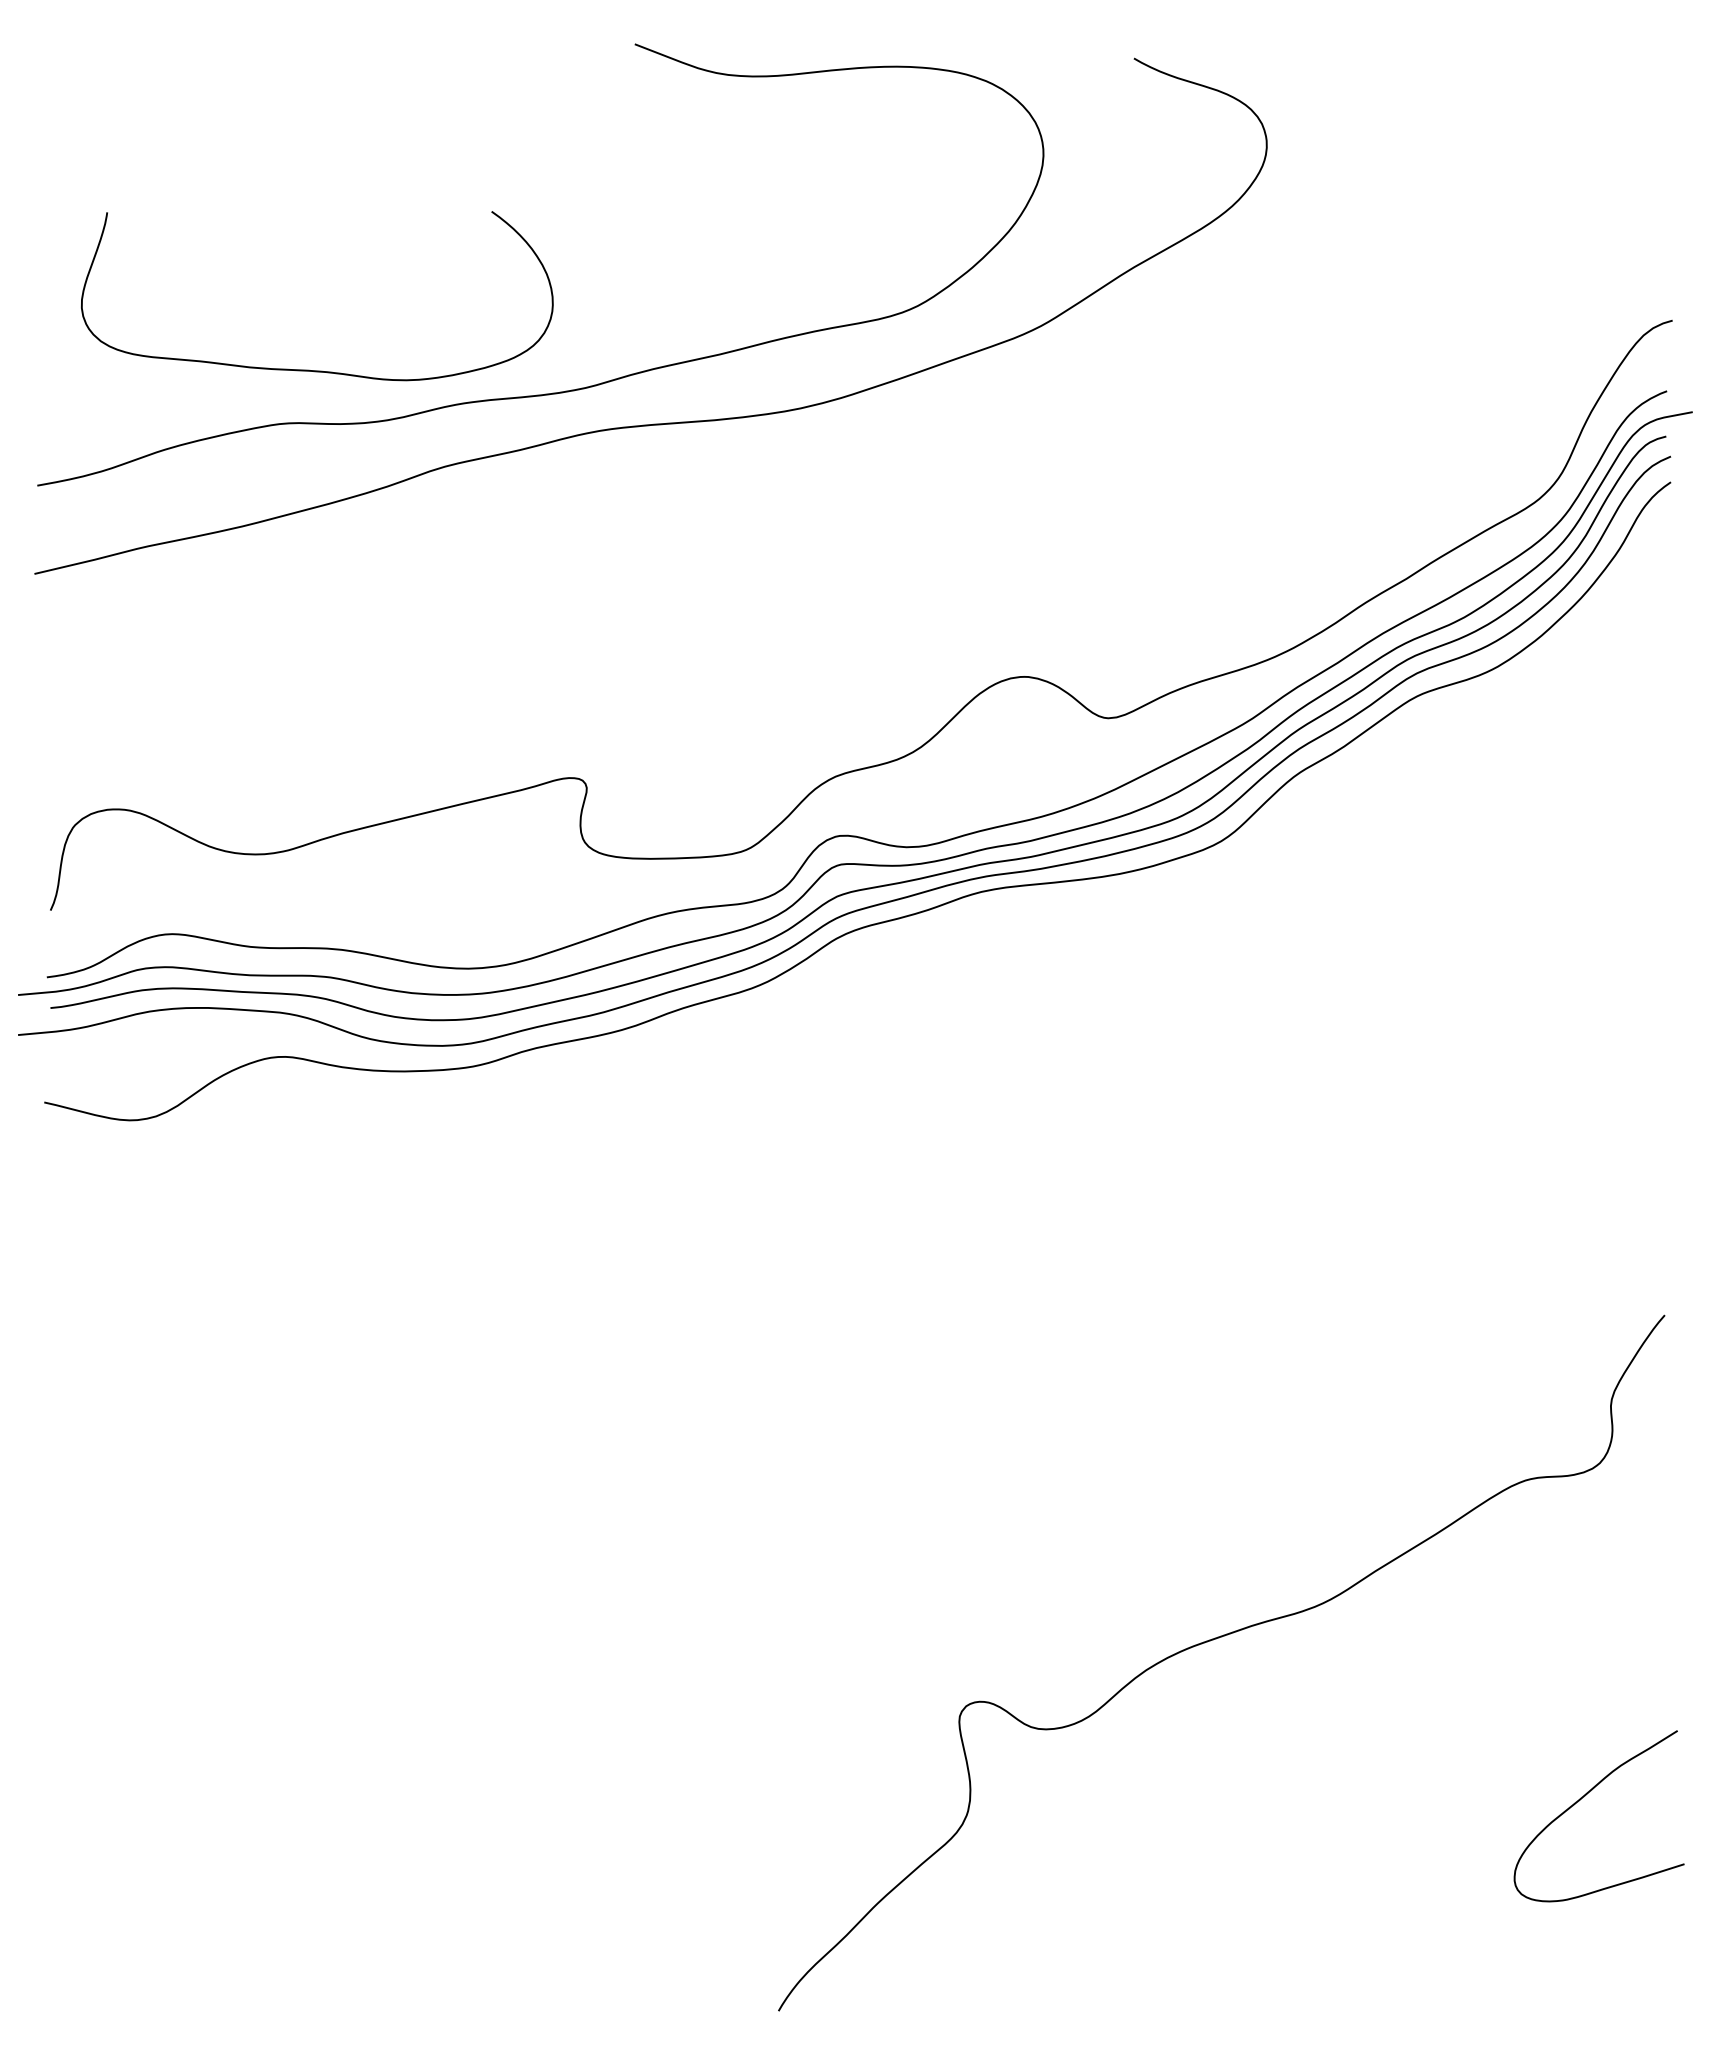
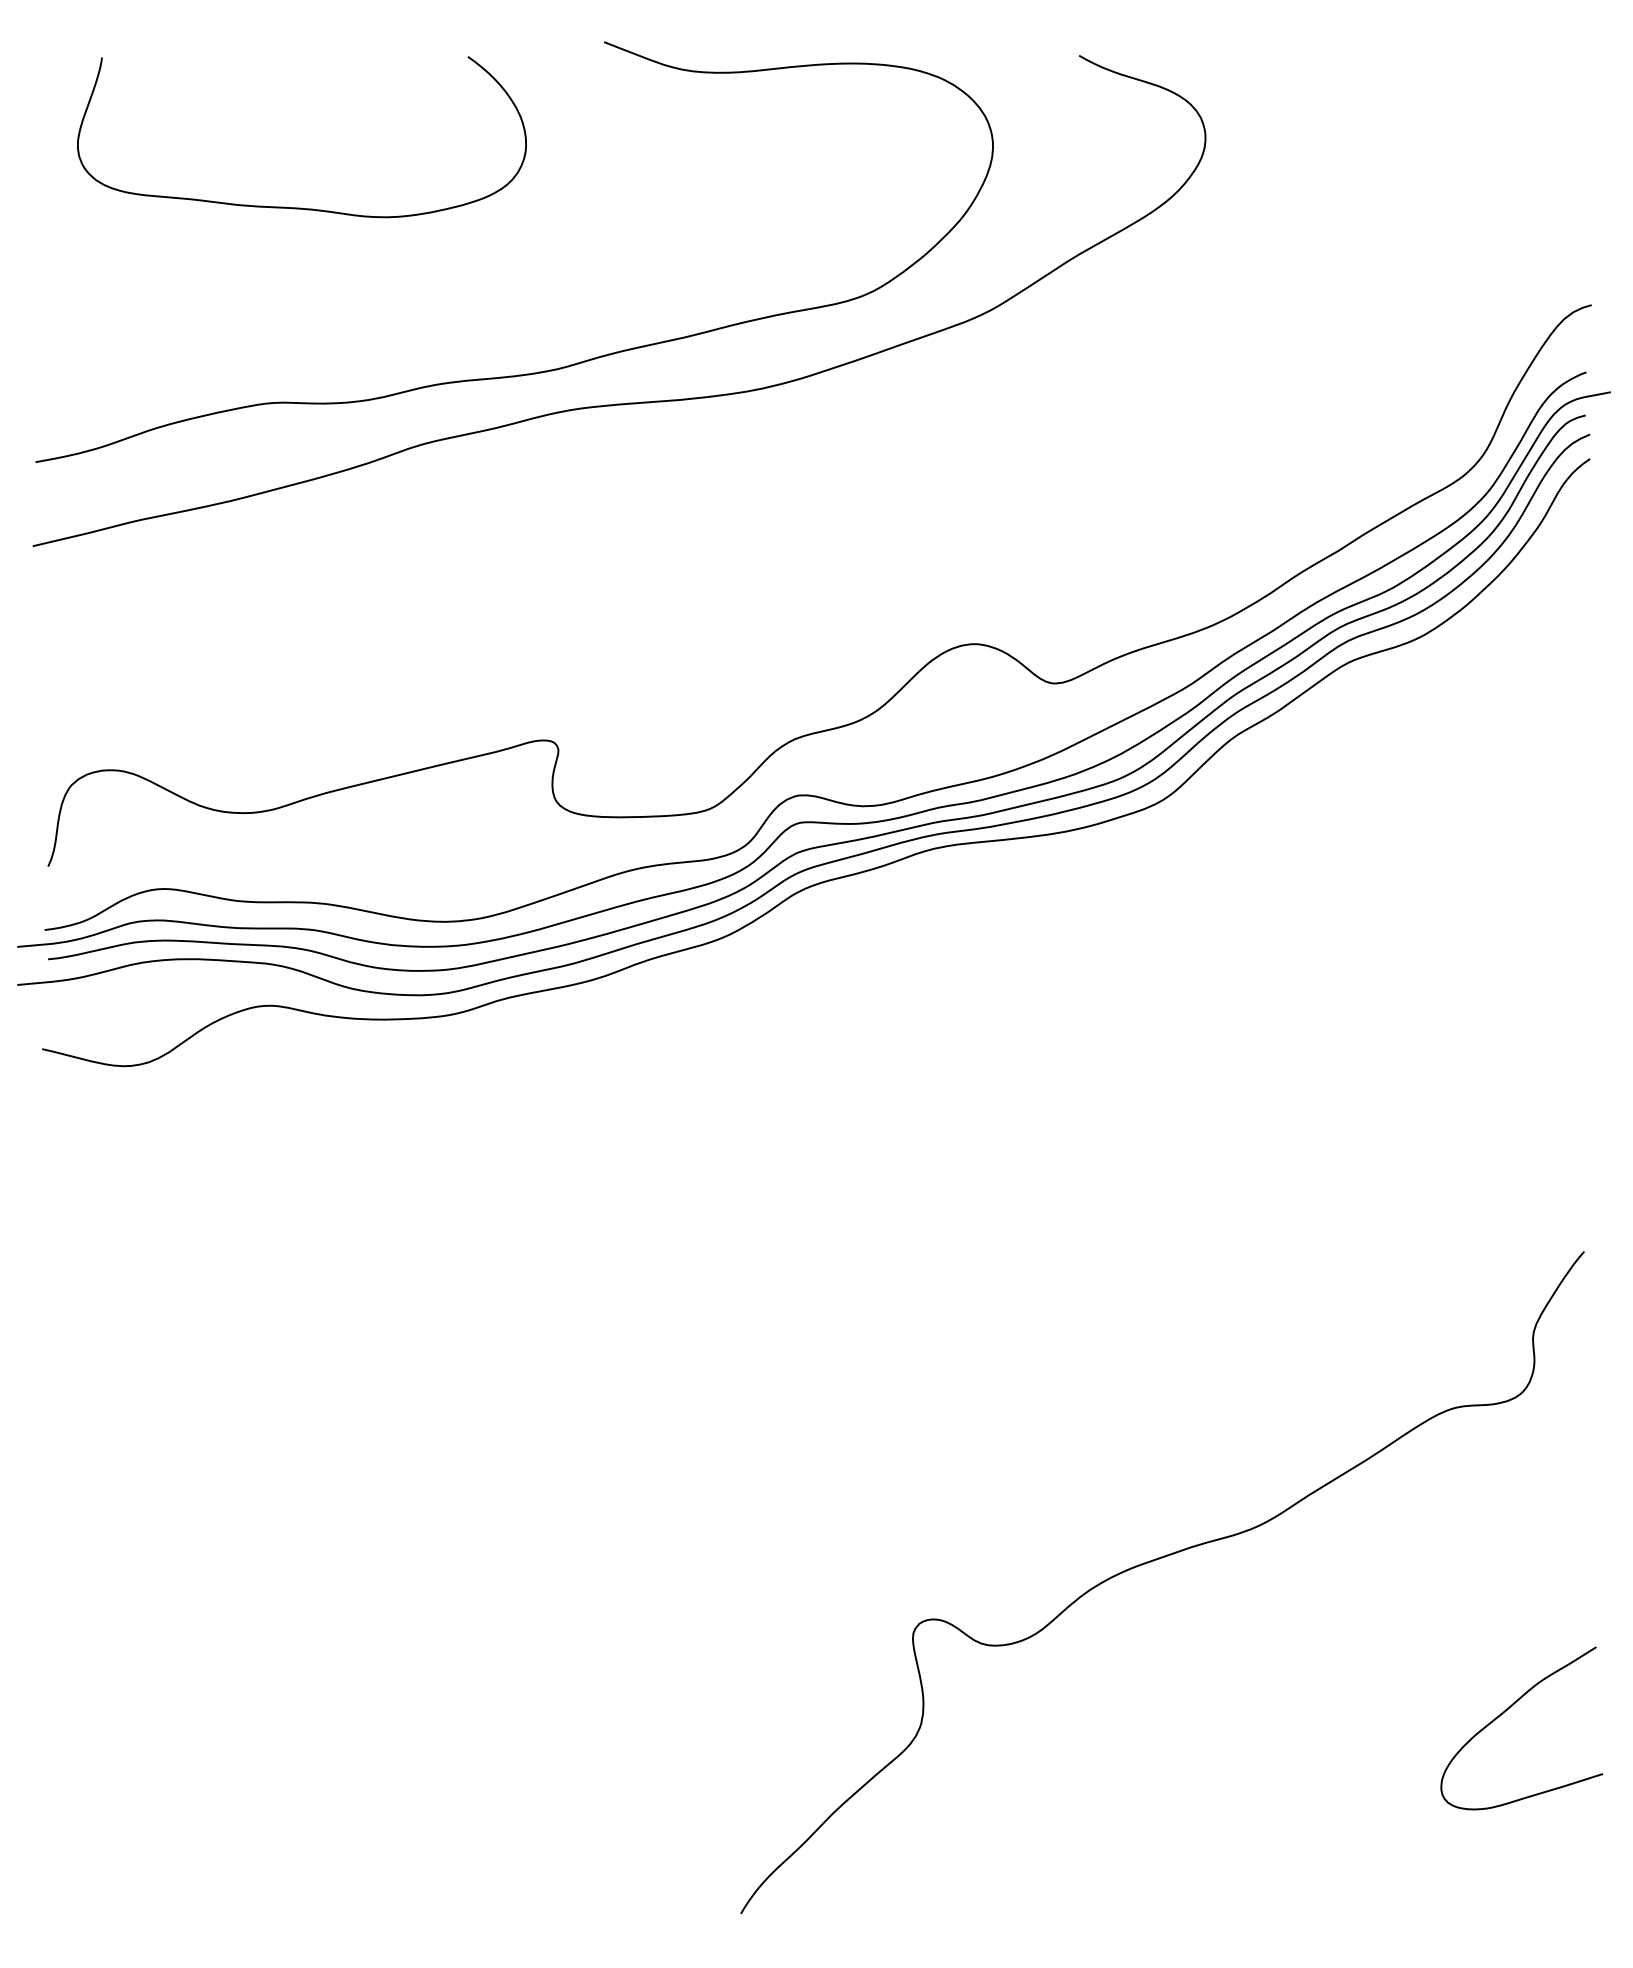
curve: (309, 369) -> (294, 207), moved

